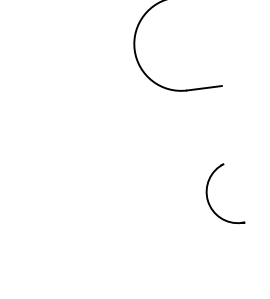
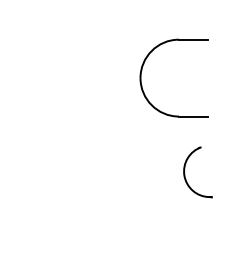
part: (209, 199) -> (185, 174), moved

